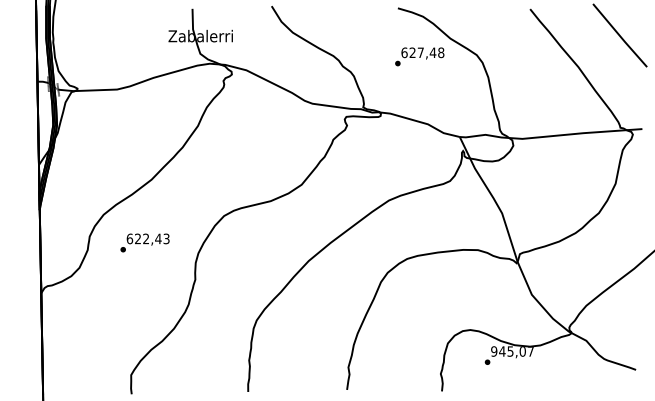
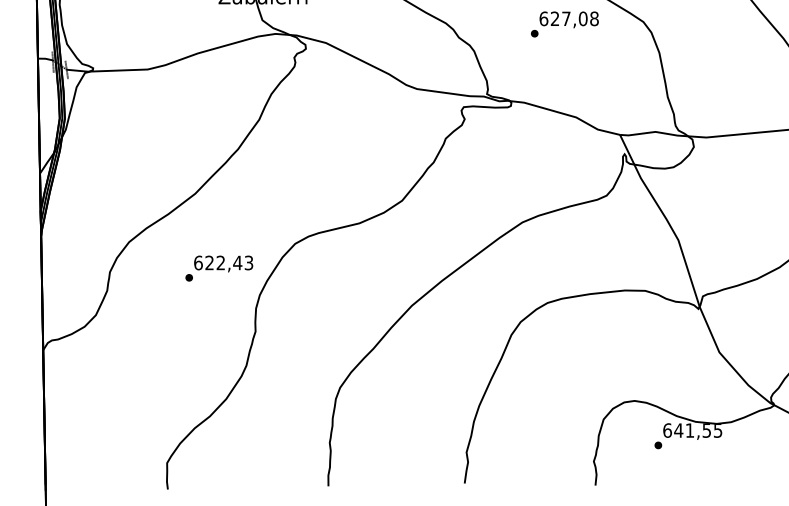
text: (432, 52) -> (582, 18), 627,48 -> 627,08
text: (144, 242) -> (218, 267), moved
text: (512, 351) -> (692, 430), 945,07 -> 641,55

